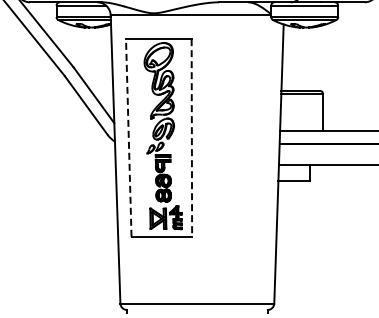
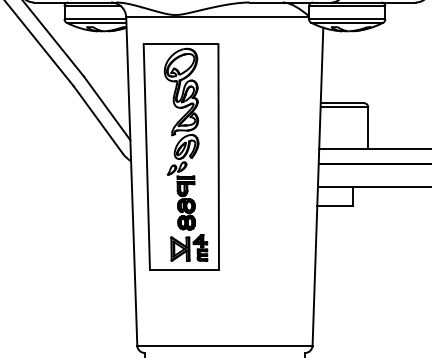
line: (128, 137) -> (146, 156), dashed -> solid
line: (191, 137) -> (218, 156), dashed -> solid

